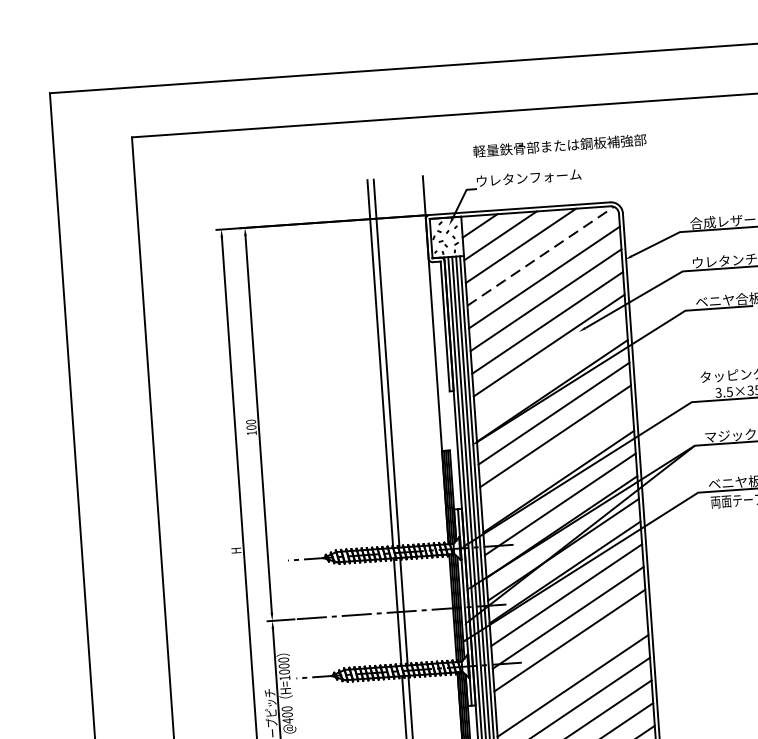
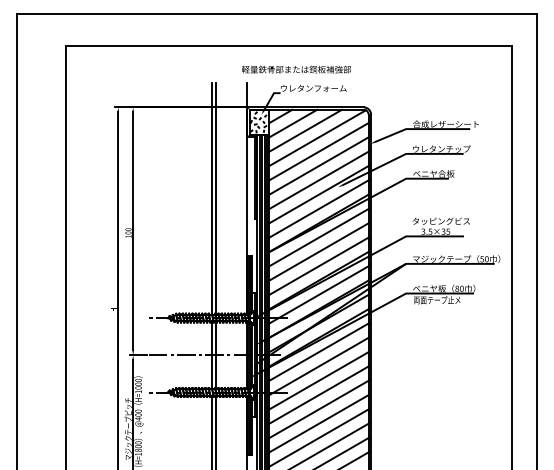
text: (559, 145) -> (296, 69), moved
line: (540, 256) -> (317, 138), dashed -> solid
line: (549, 367) -> (318, 208), added
line: (556, 457) -> (318, 265), added
line: (570, 662) -> (318, 394), added

